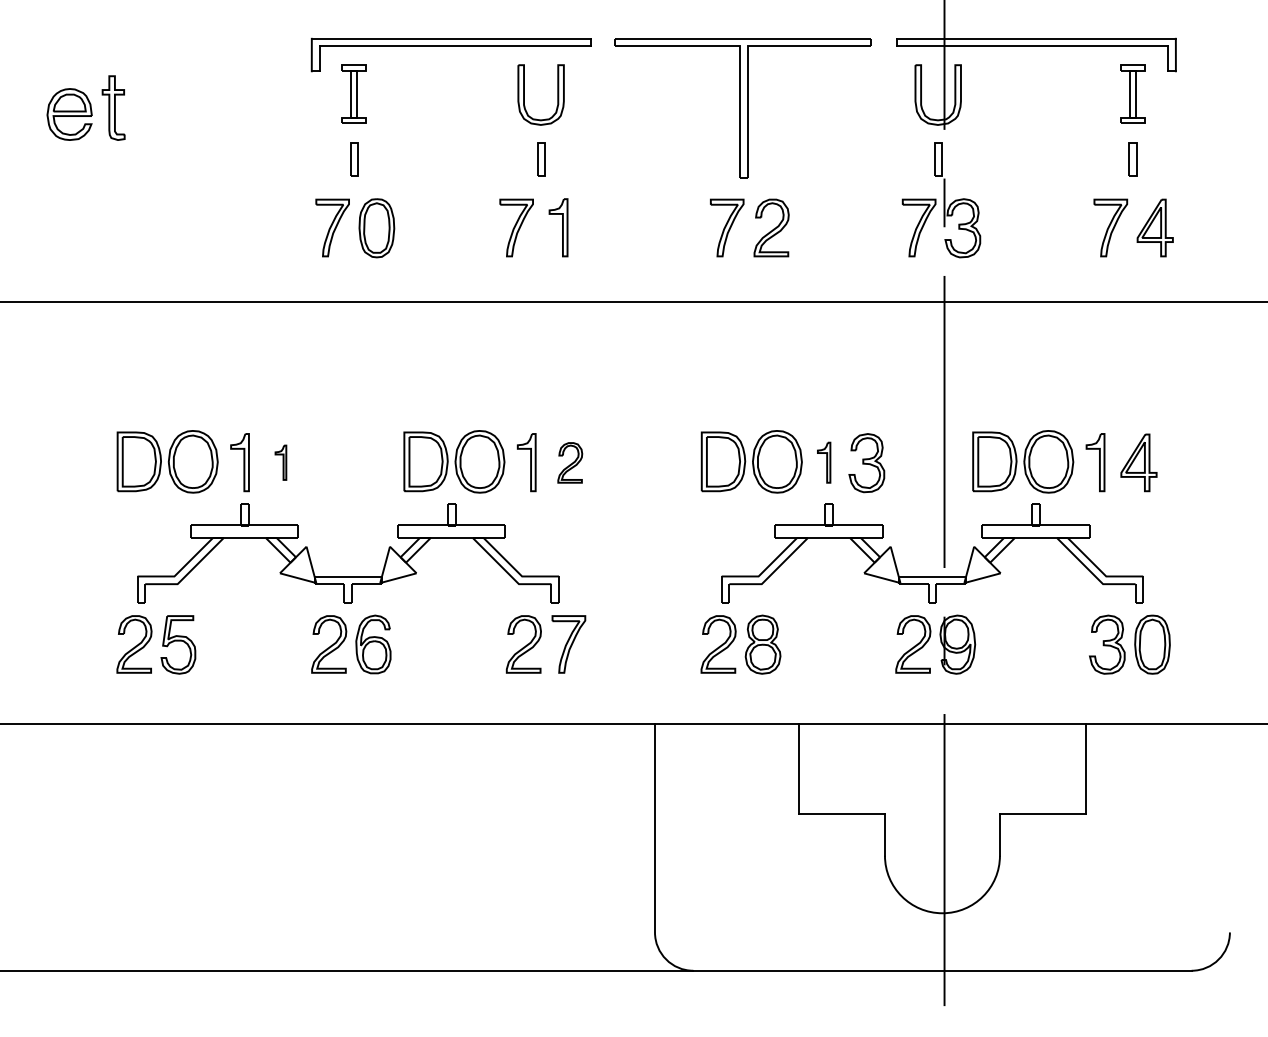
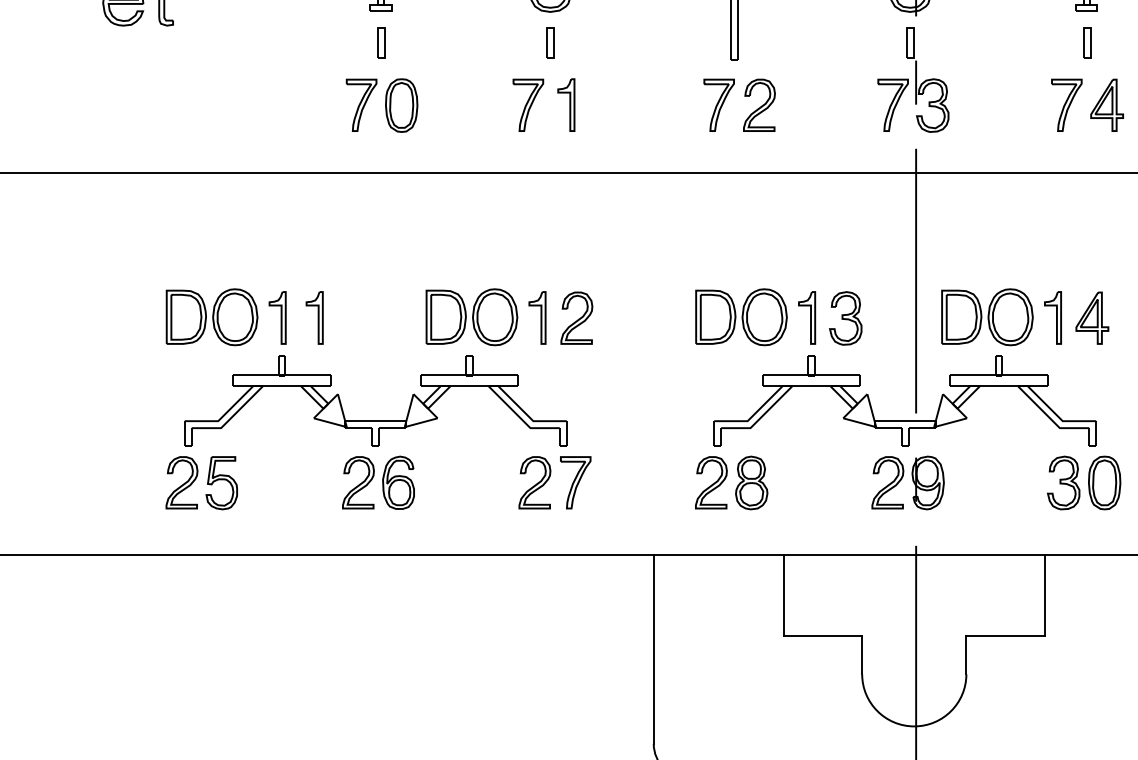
part: (280, 462) -> (314, 317), size x1.67
part: (570, 462) -> (577, 317), size x1.43
part: (823, 462) -> (806, 317), size x1.43

